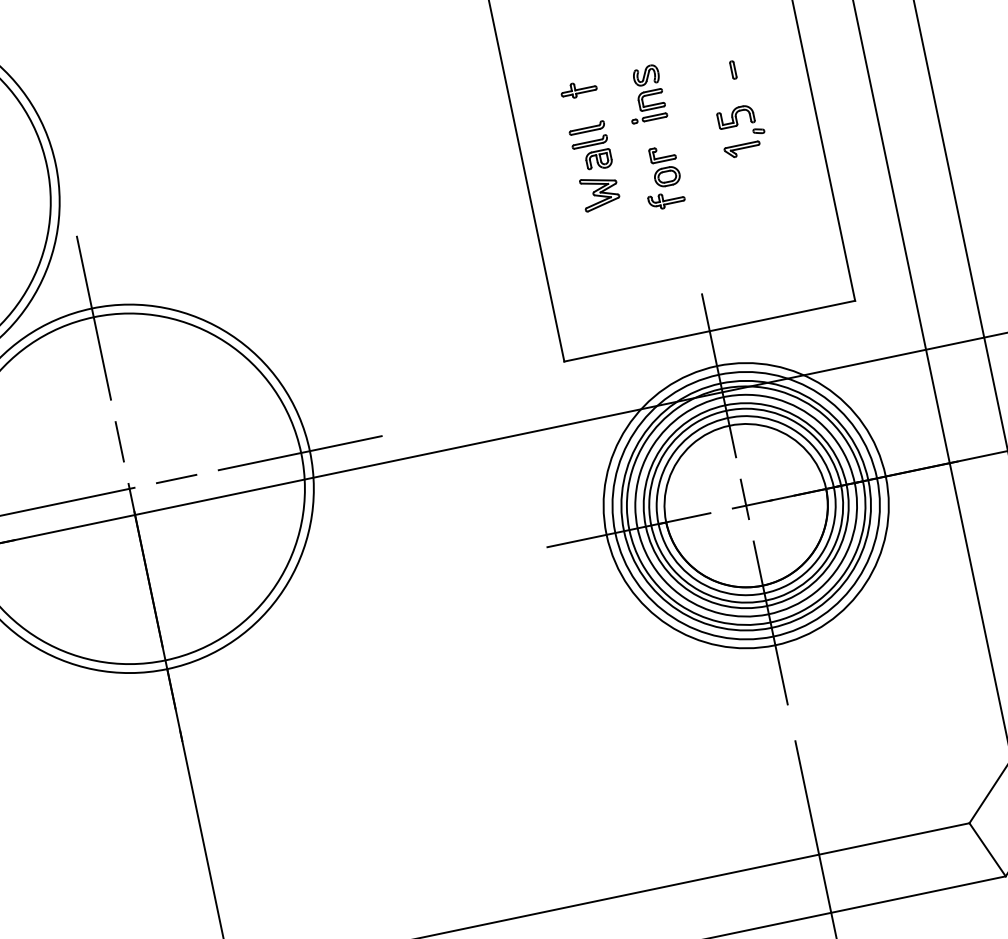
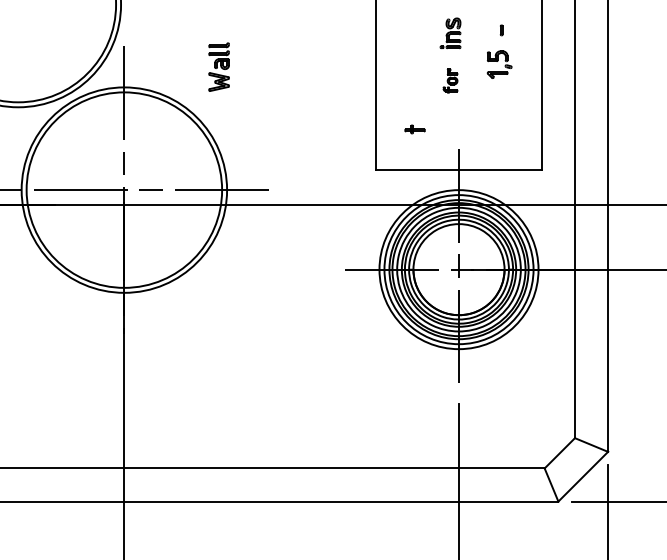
part: (577, 89) -> (414, 129), moved
part: (593, 165) -> (218, 66), moved
part: (661, 176) -> (450, 80), size x0.7

